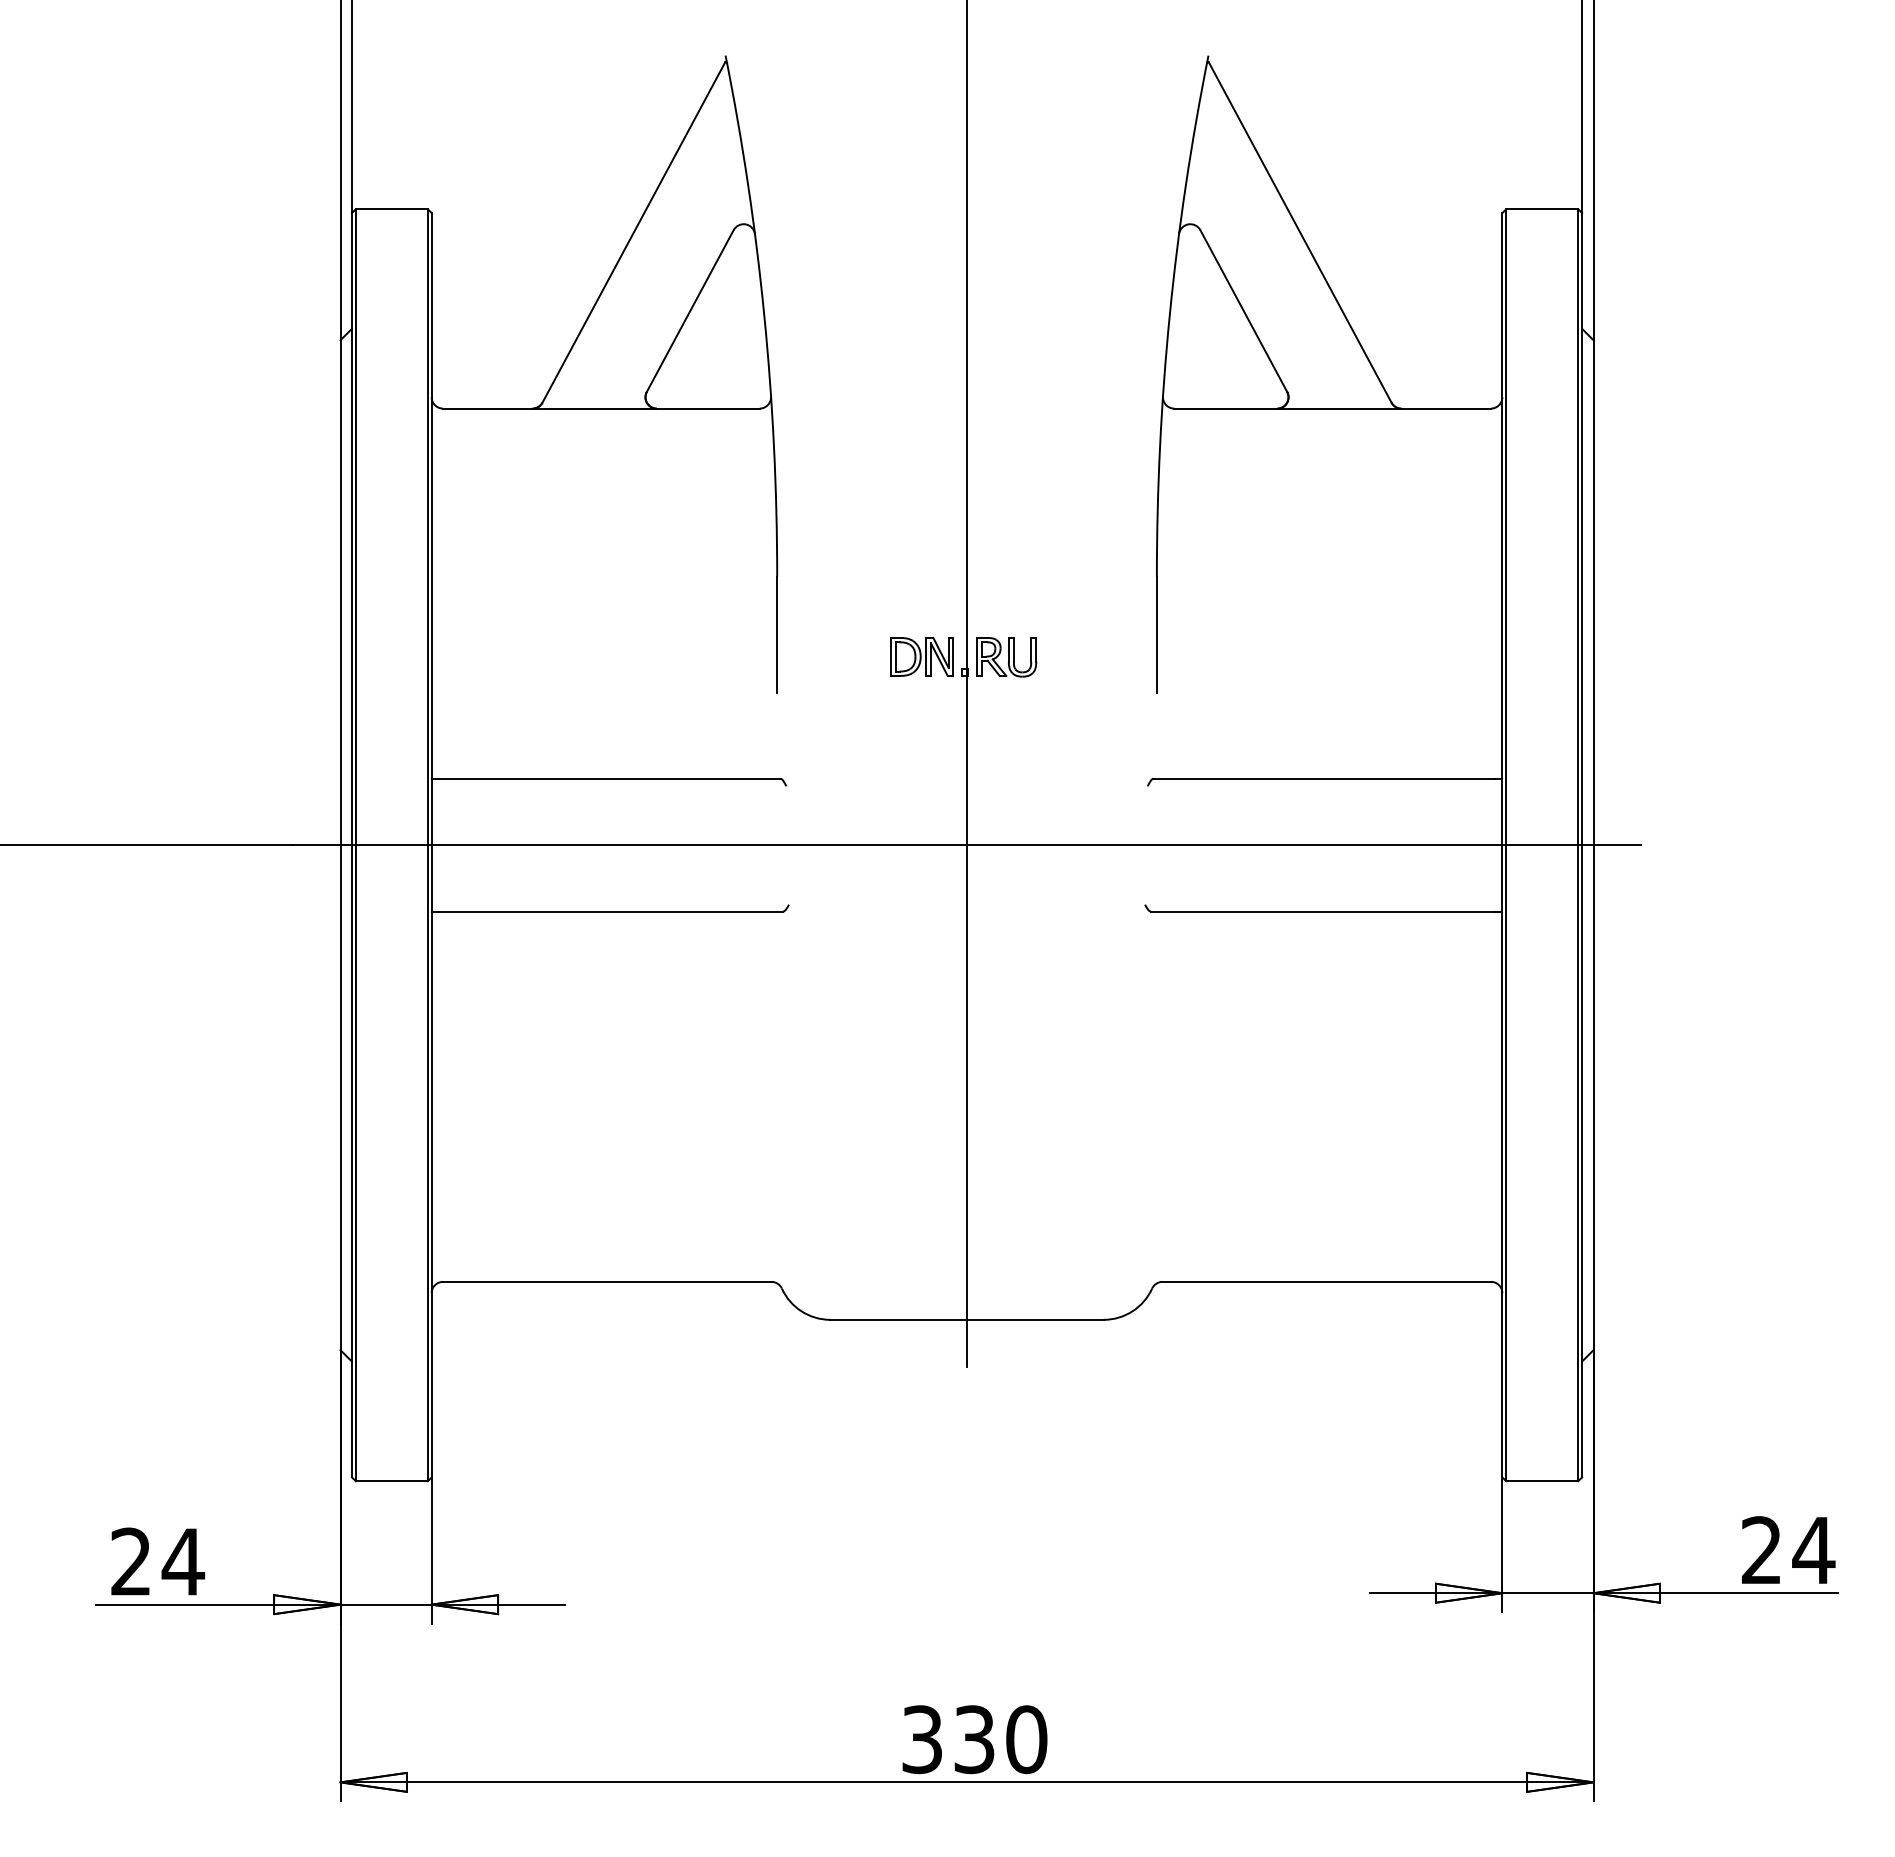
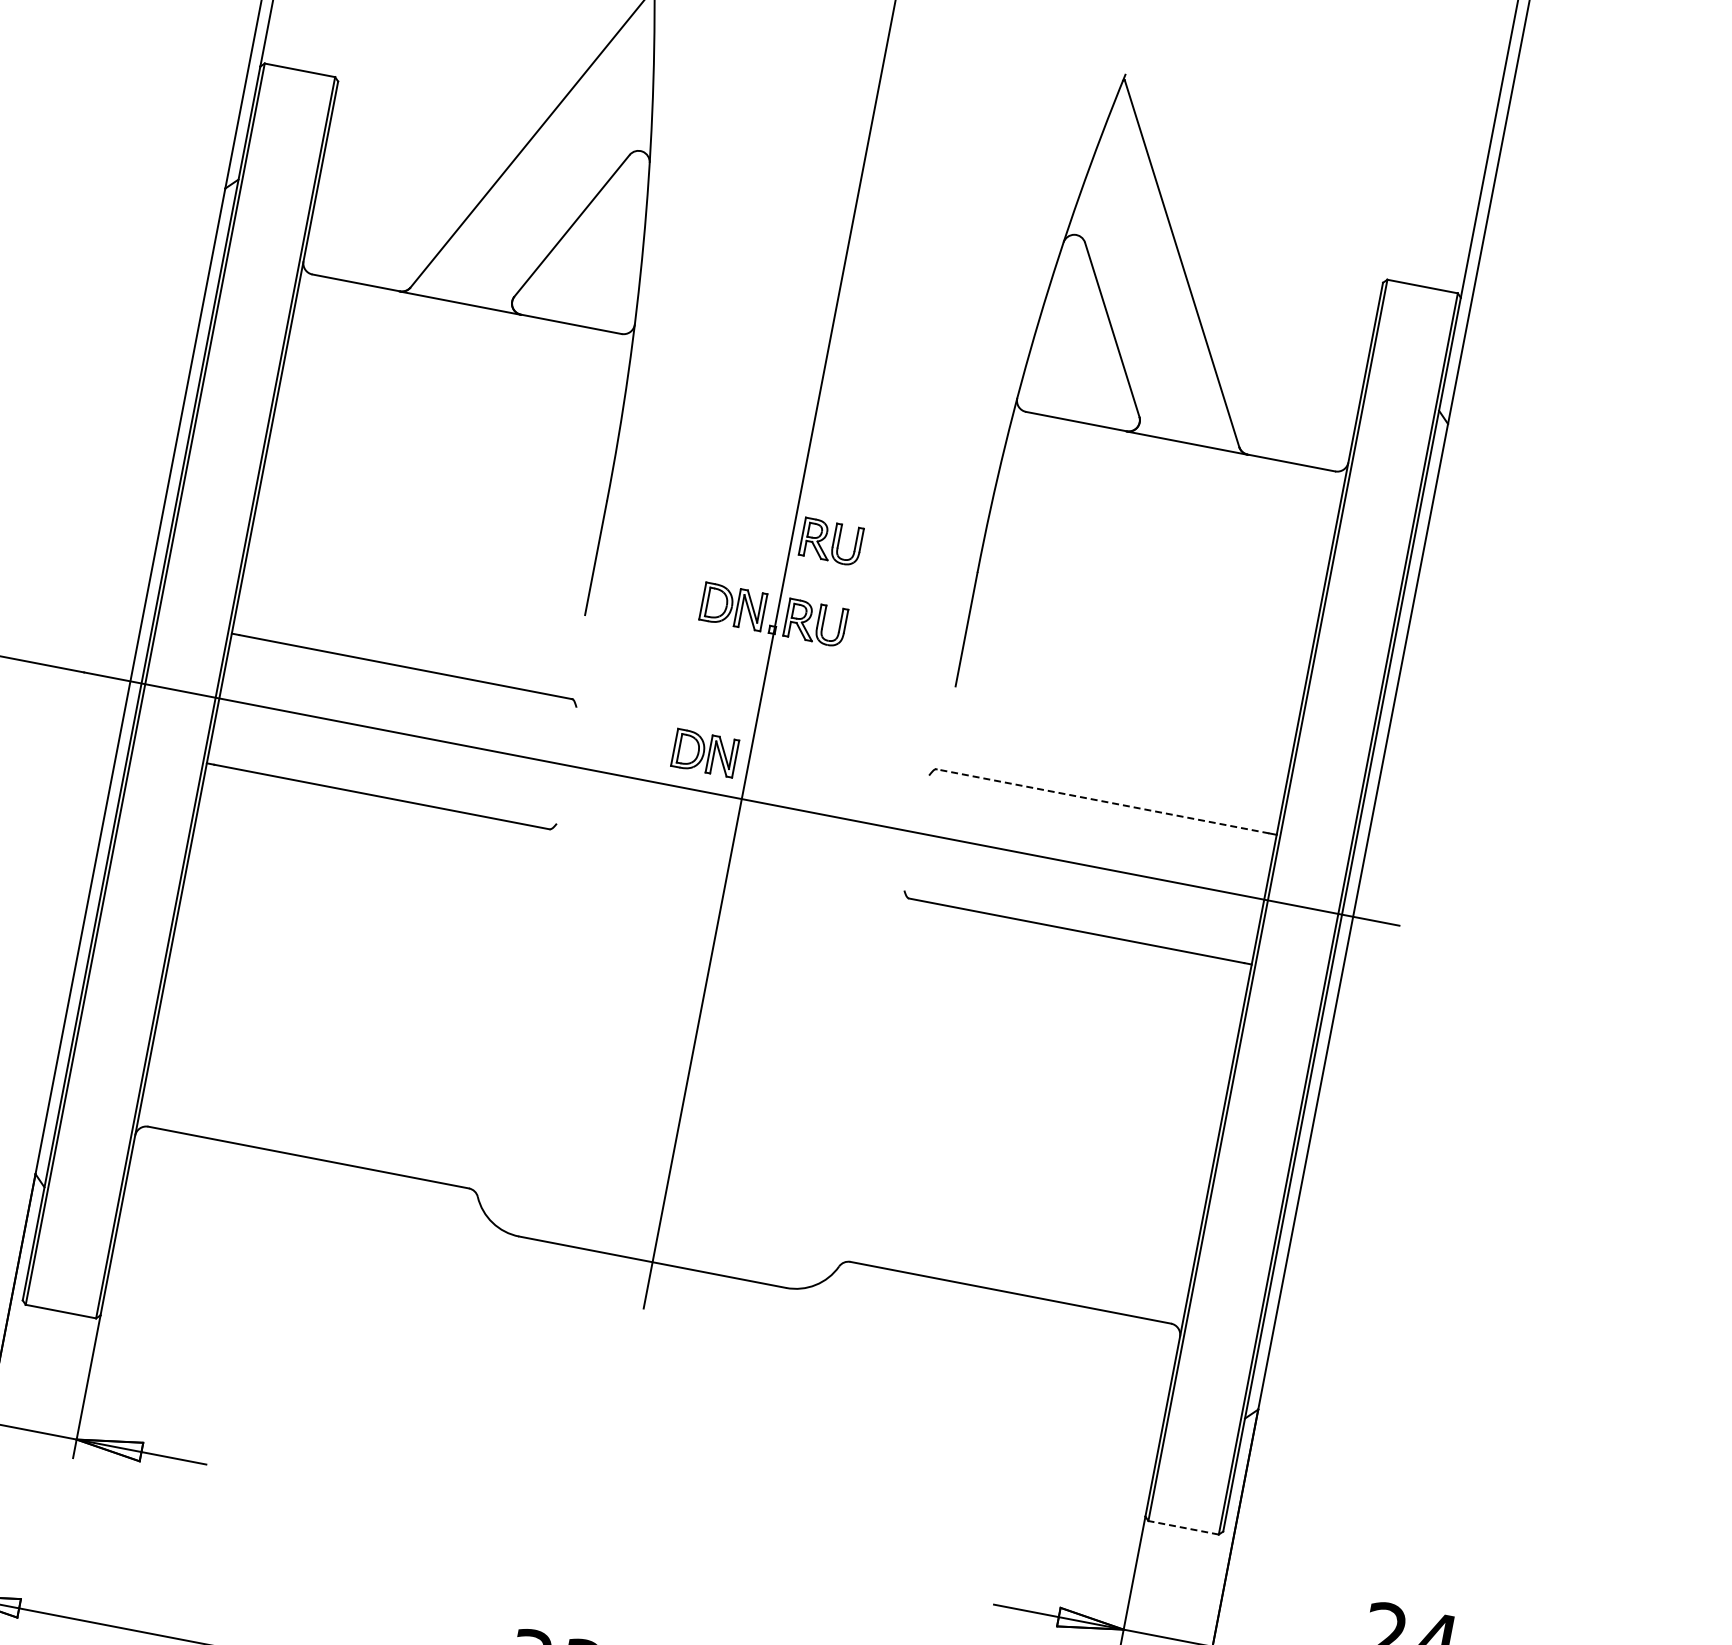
part: (1006, 574) -> (831, 542), added
line: (1323, 778) -> (1102, 800), solid -> dashed
part: (921, 806) -> (704, 752), added
line: (1541, 1481) -> (1182, 1527), solid -> dashed

